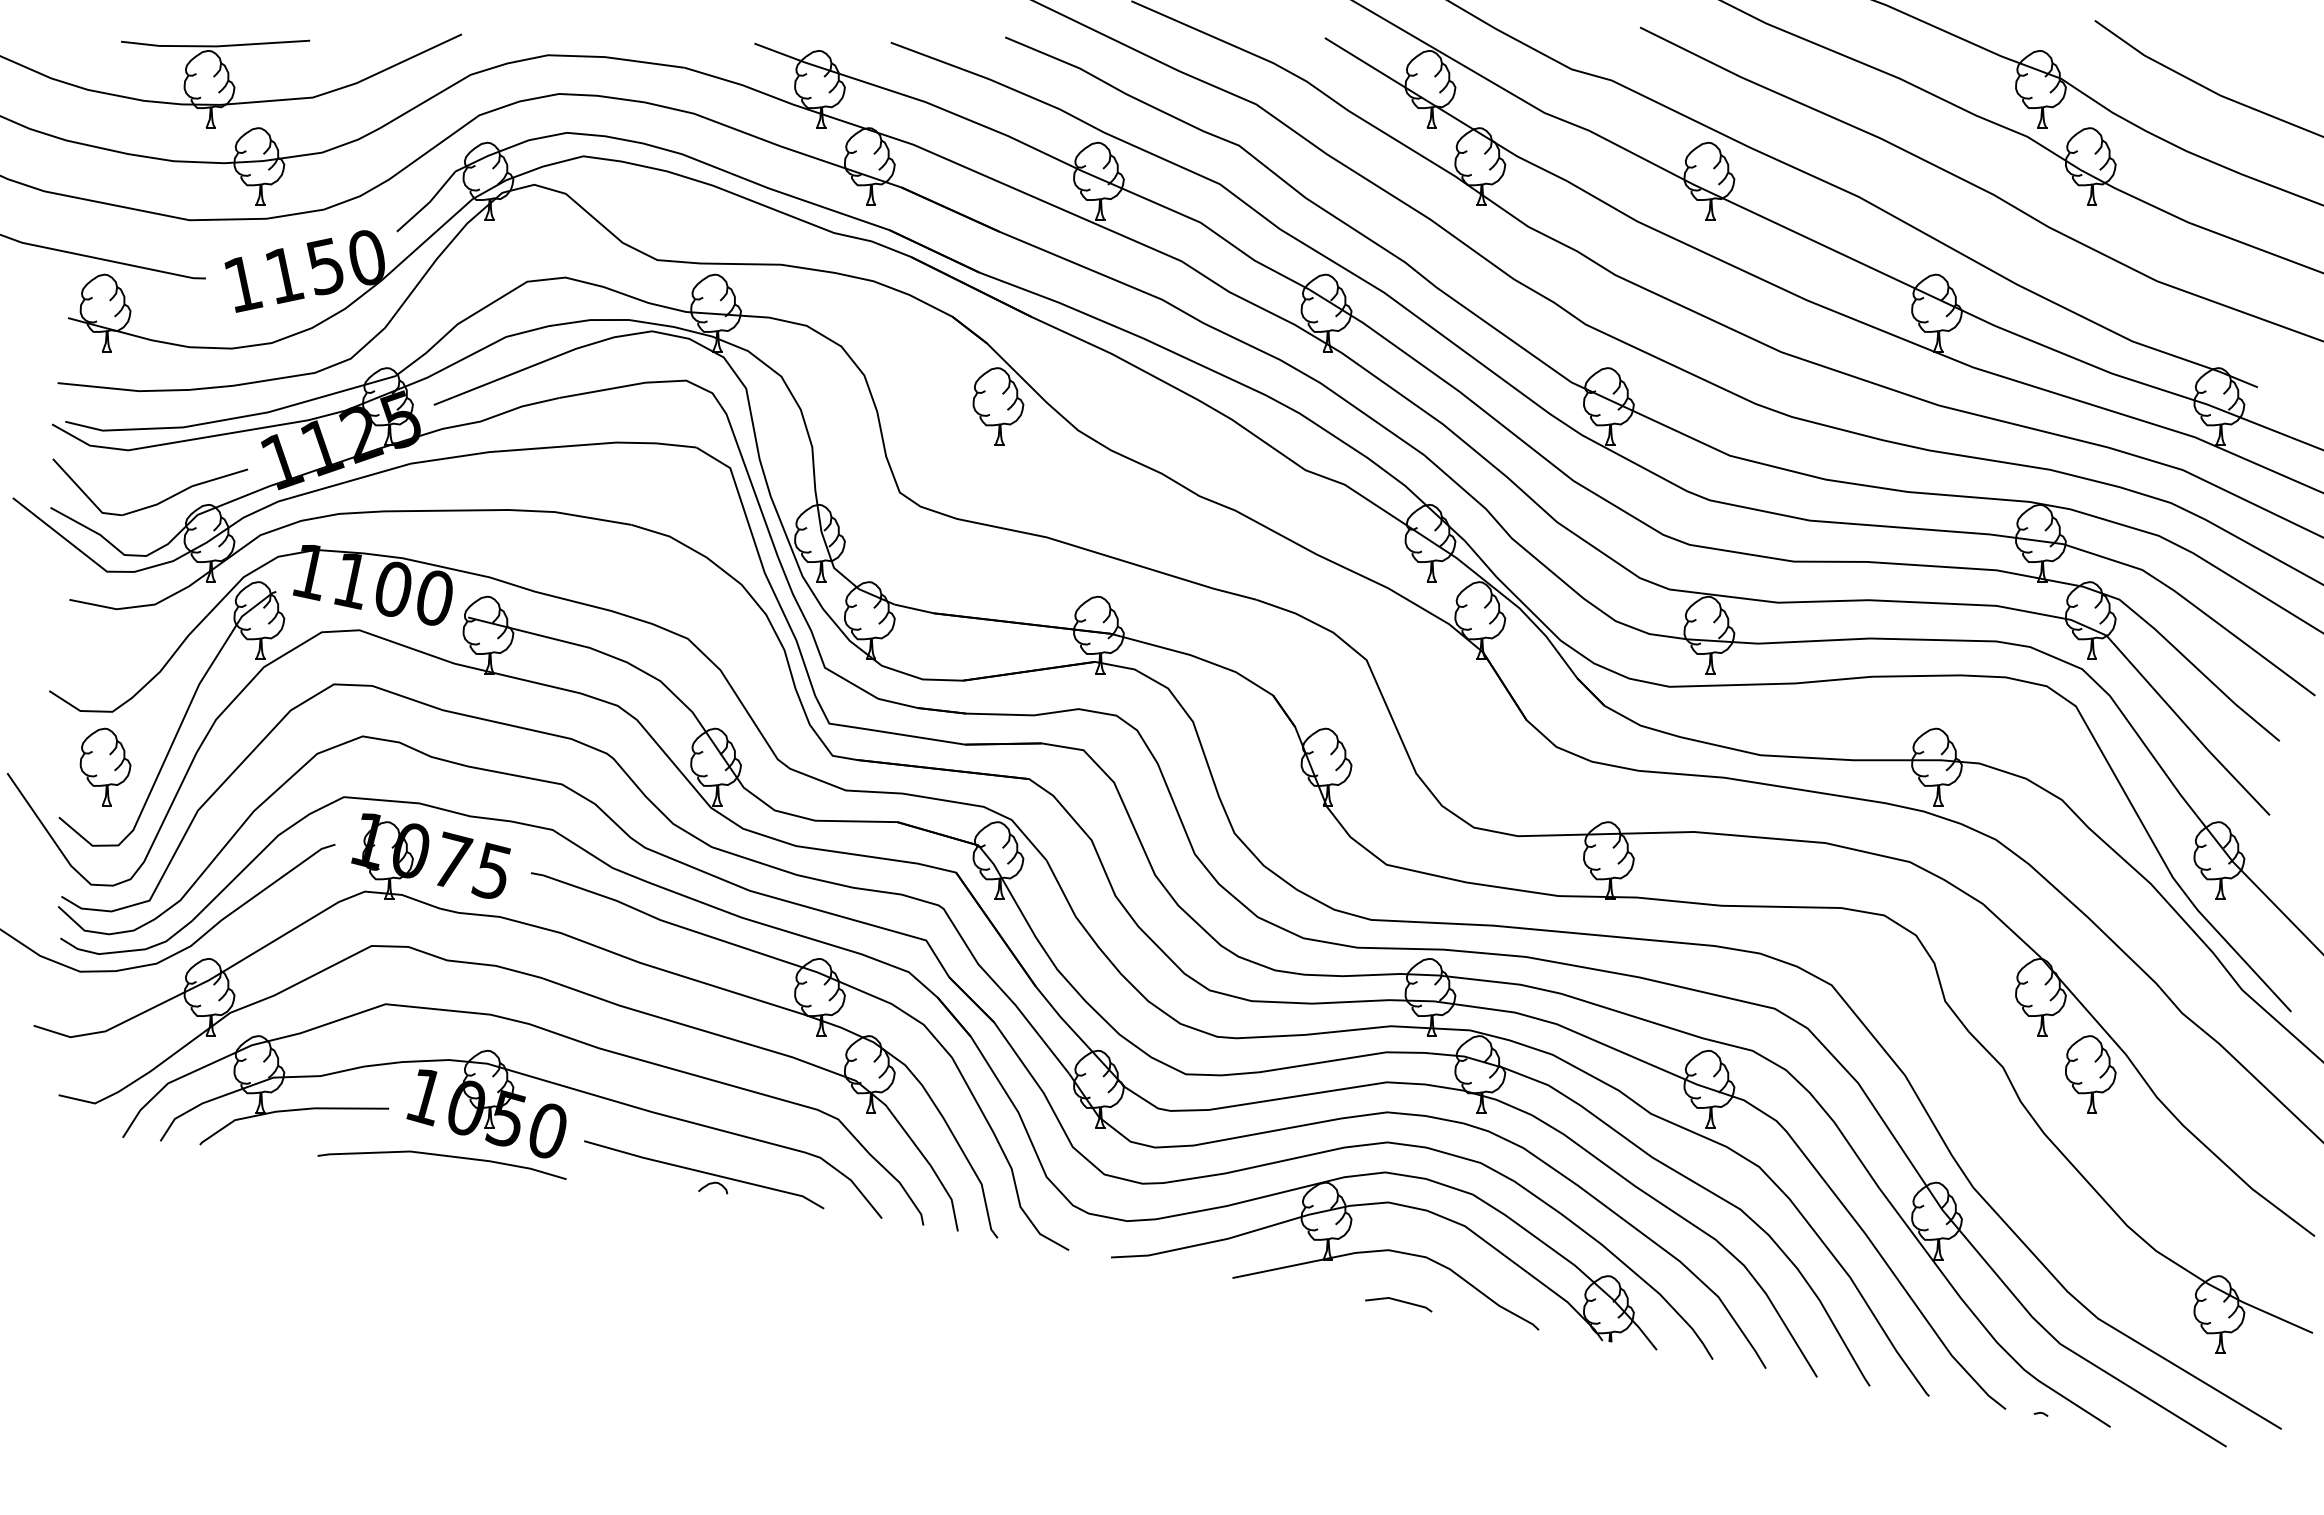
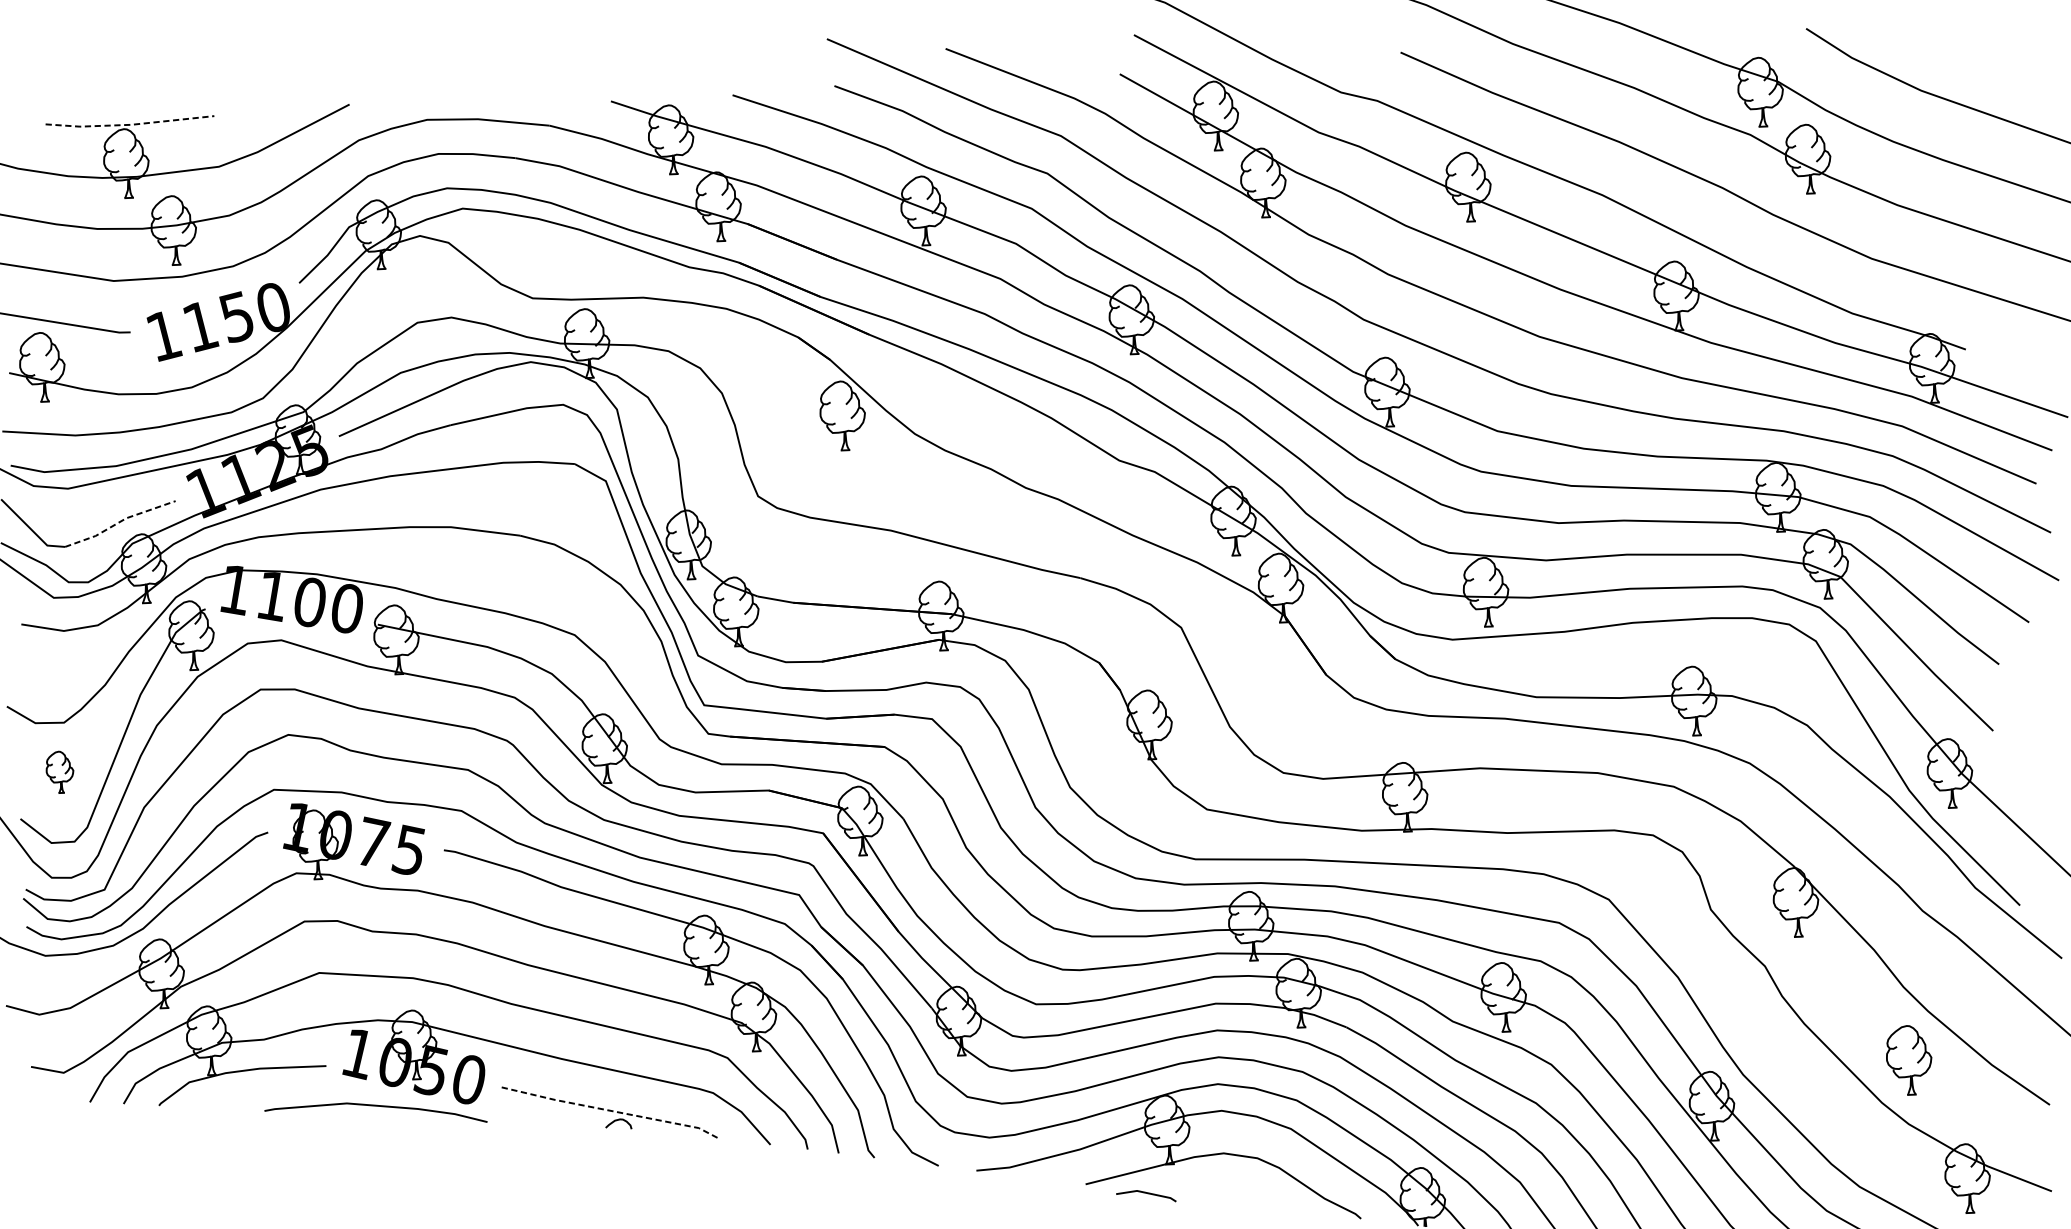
line: (215, 46) -> (130, 124), solid -> dashed
line: (184, 490) -> (119, 522), solid -> dashed
part: (105, 766) -> (60, 771), size x0.6
part: (2090, 1074) -> (1908, 1060), moved
line: (705, 1172) -> (611, 1110), solid -> dashed
line: (1398, 1301) -> (1145, 1193), moved

